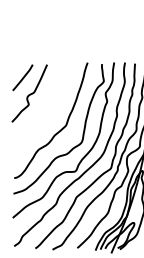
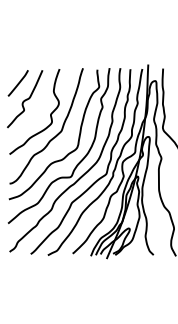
curve: (55, 107) -> (50, 113), added

